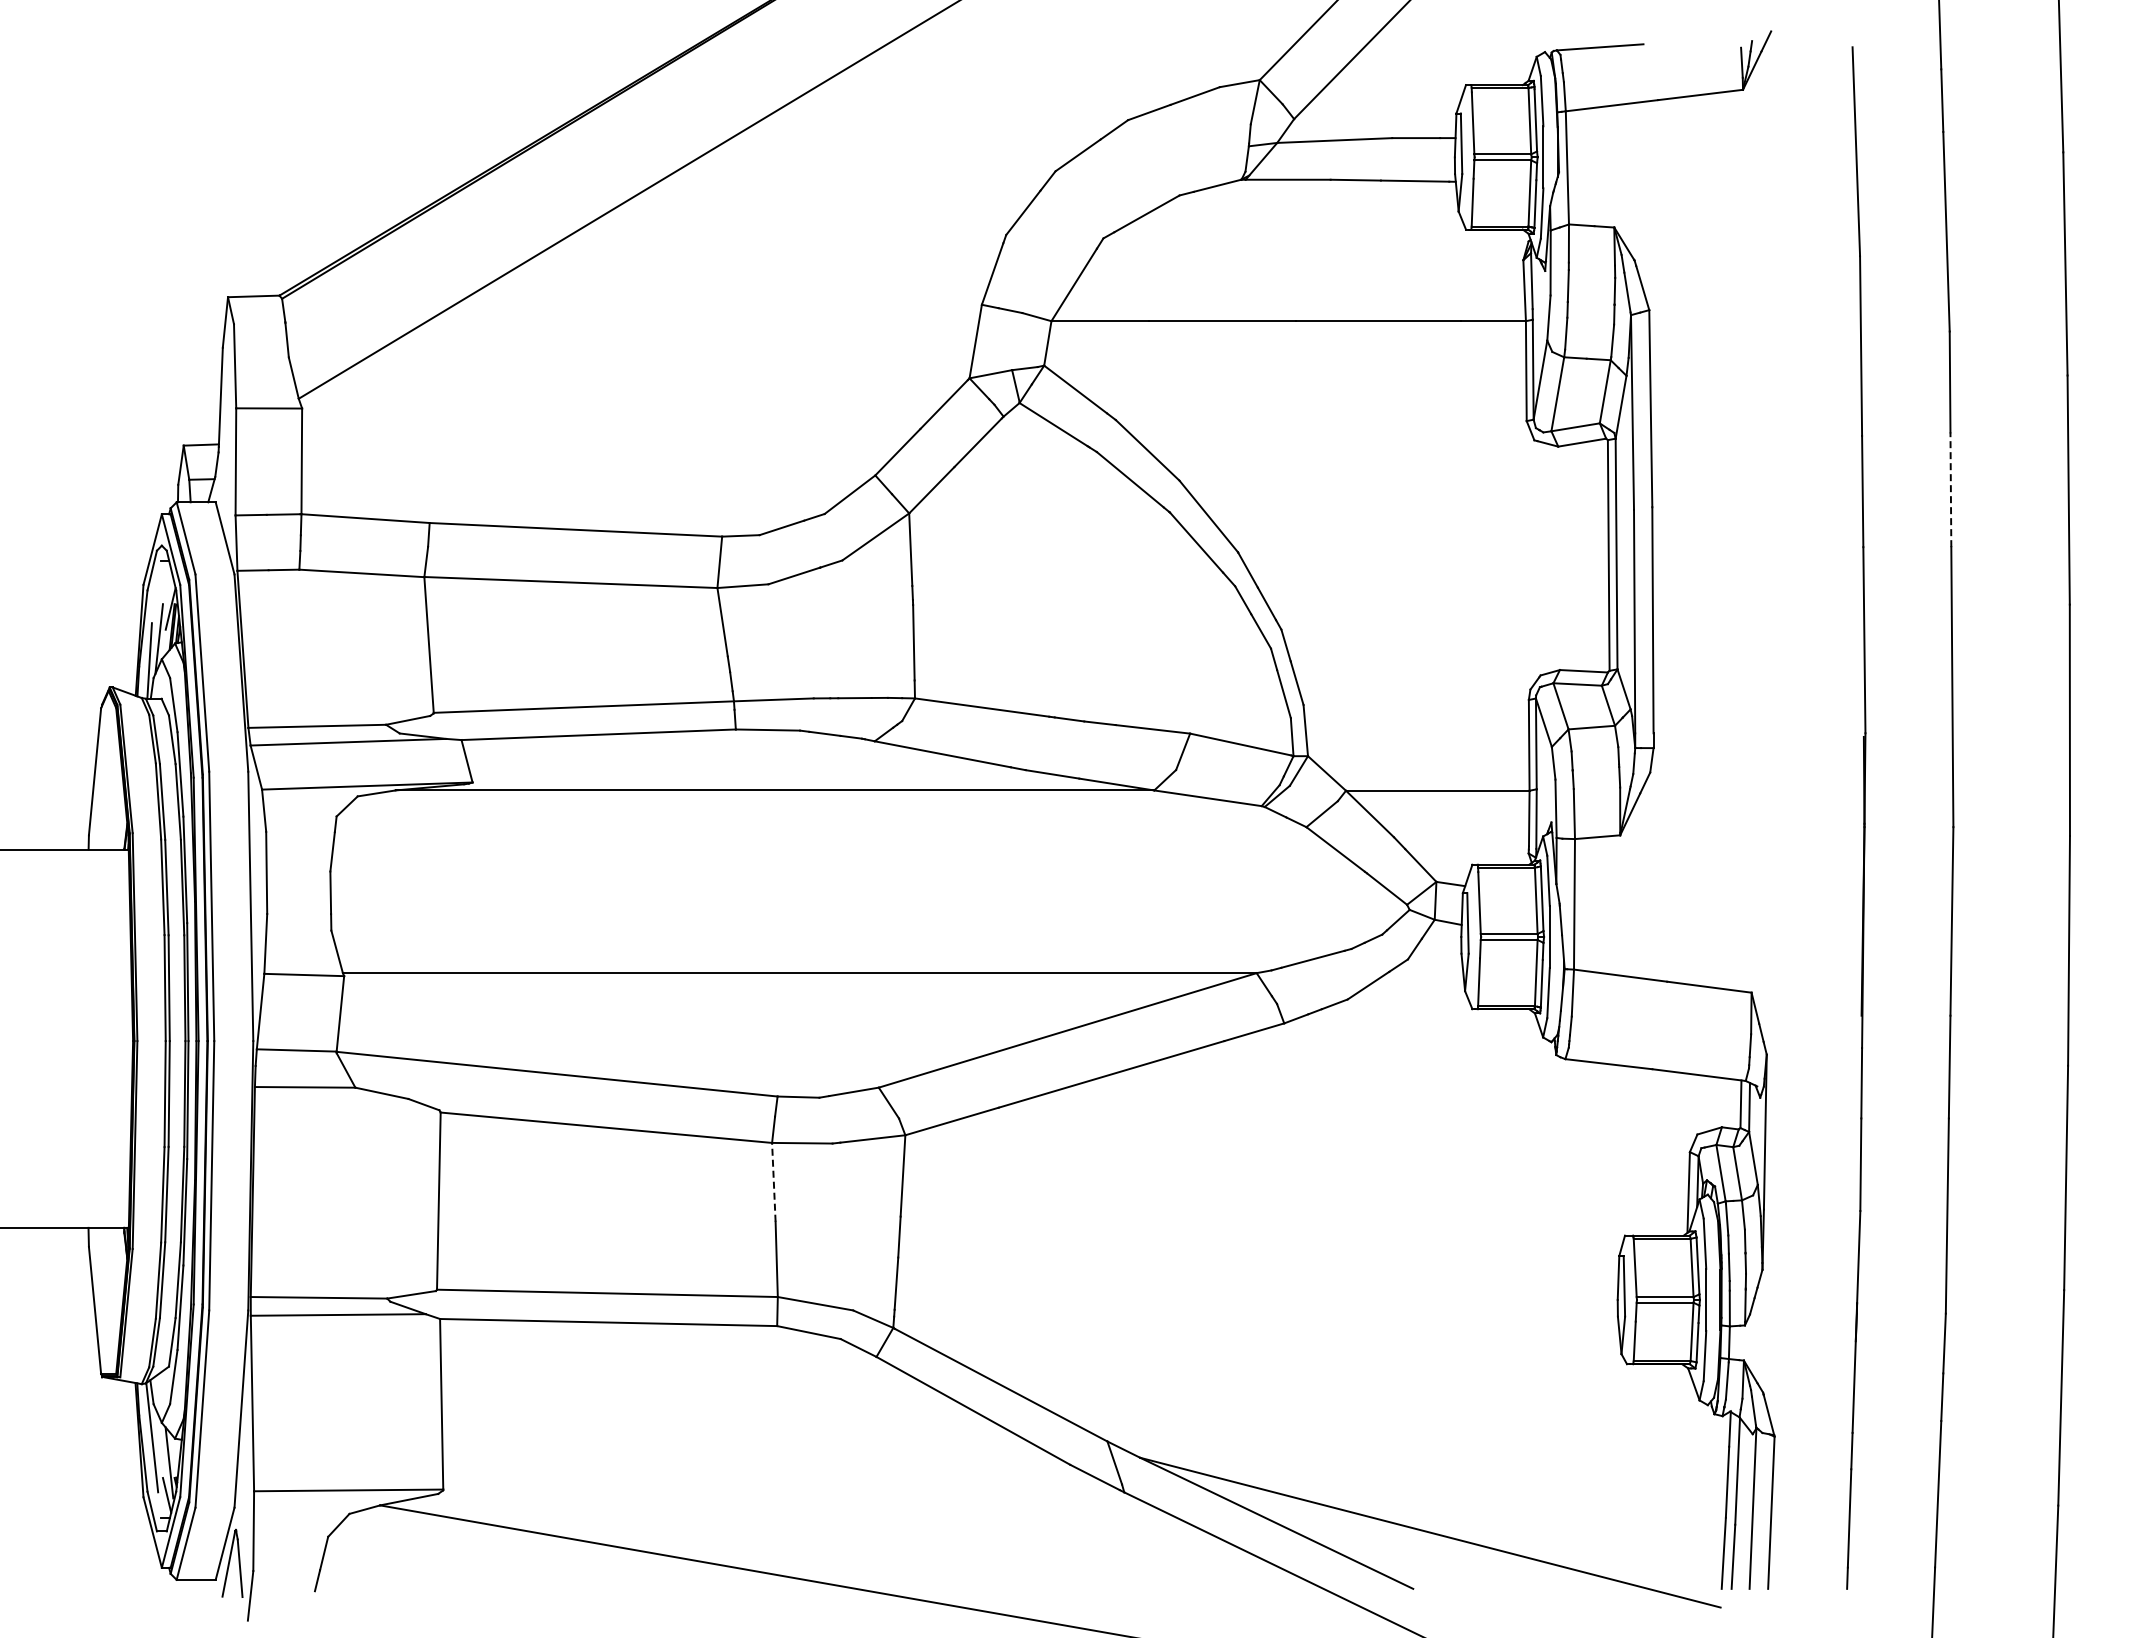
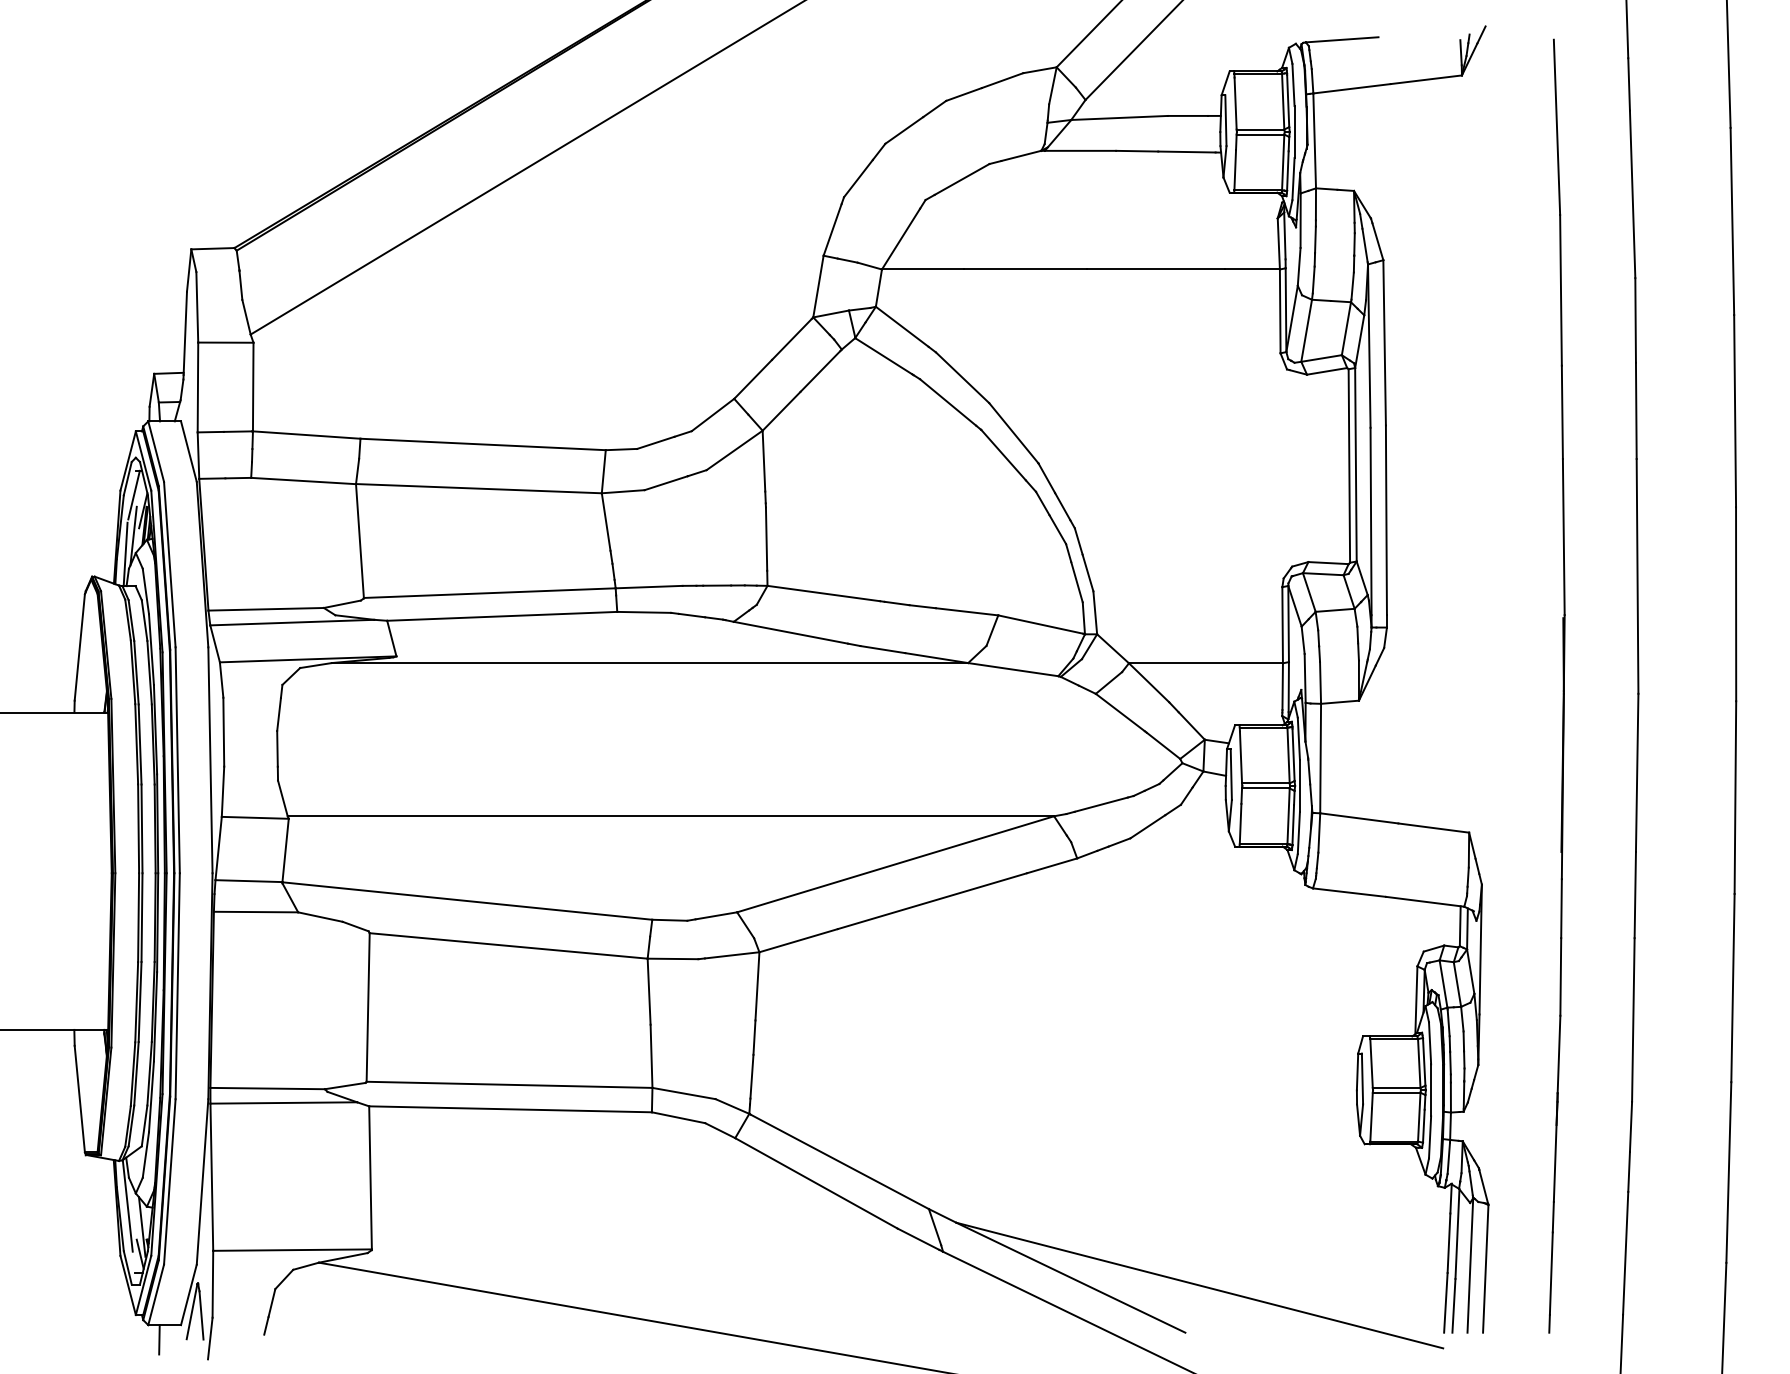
line: (1950, 489) -> (1635, 410), dashed -> solid
line: (159, 590) -> (133, 495), added
line: (773, 1181) -> (648, 991), dashed -> solid
line: (189, 1596) -> (159, 1339), added

